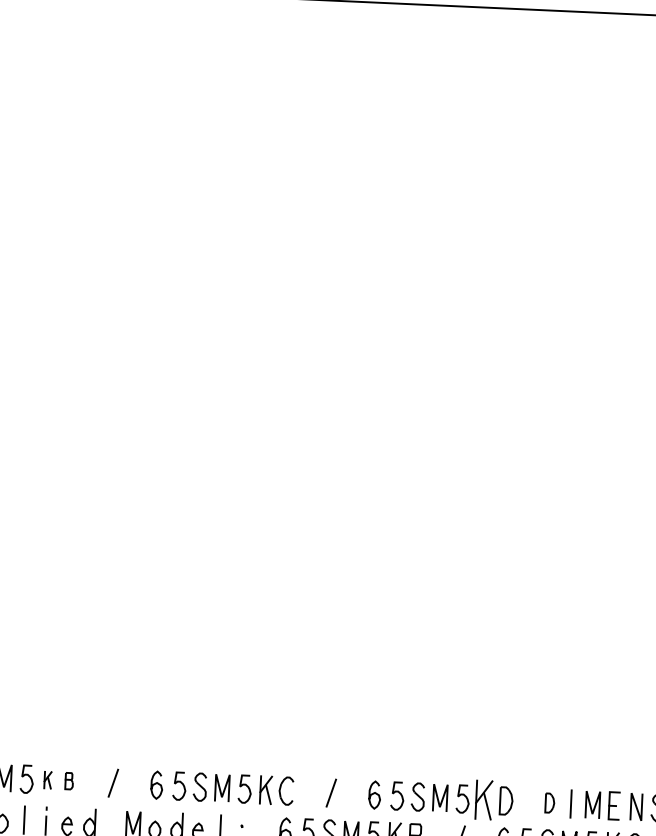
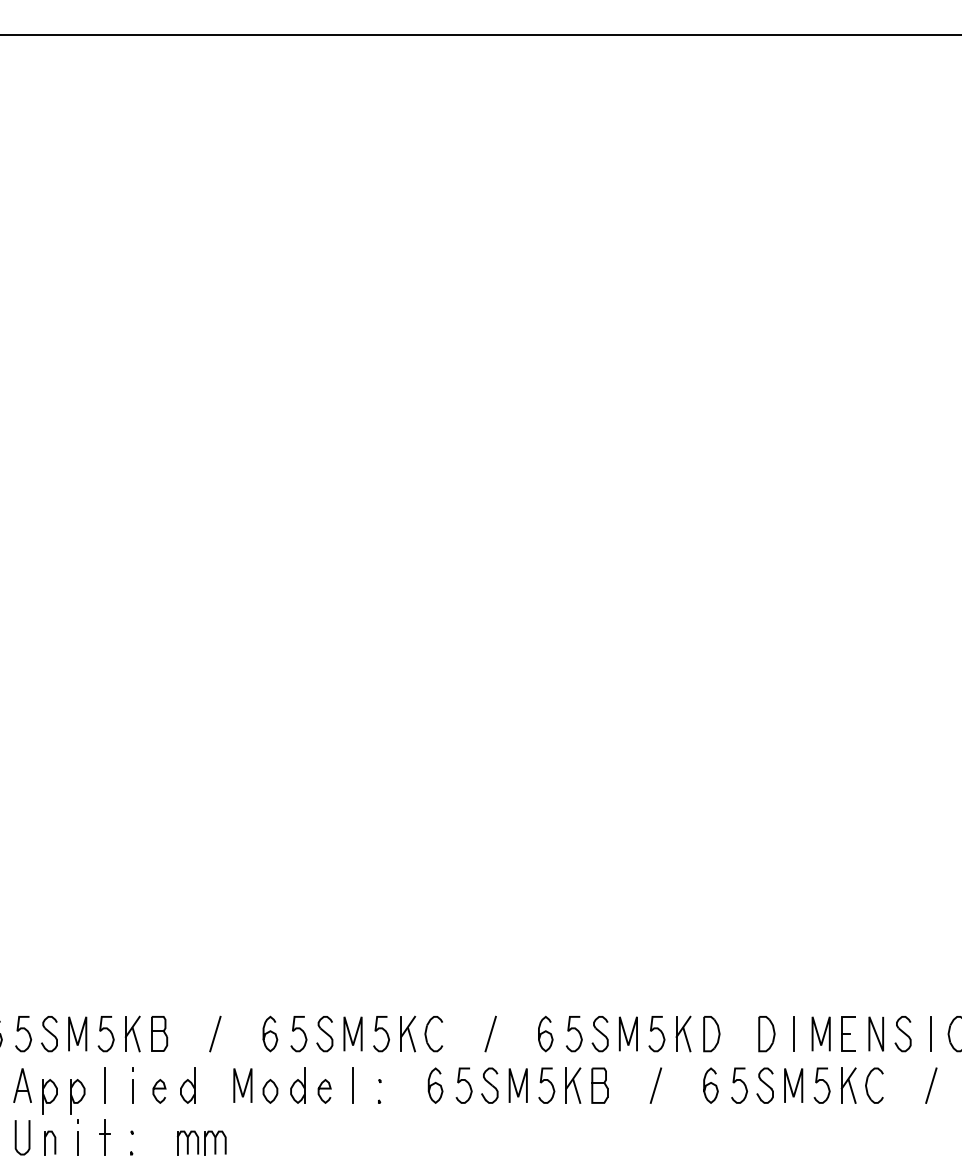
part: (47, 779) -> (132, 1033), size x1.67
part: (69, 780) -> (159, 1033), size x1.67
part: (483, 799) -> (683, 1033), size x0.71
part: (549, 803) -> (766, 1034), size x1.43

